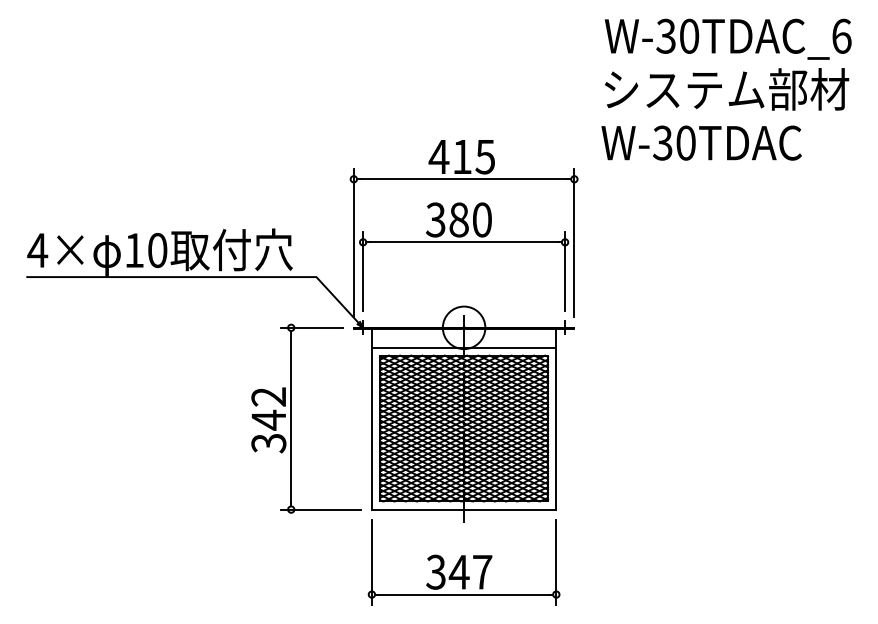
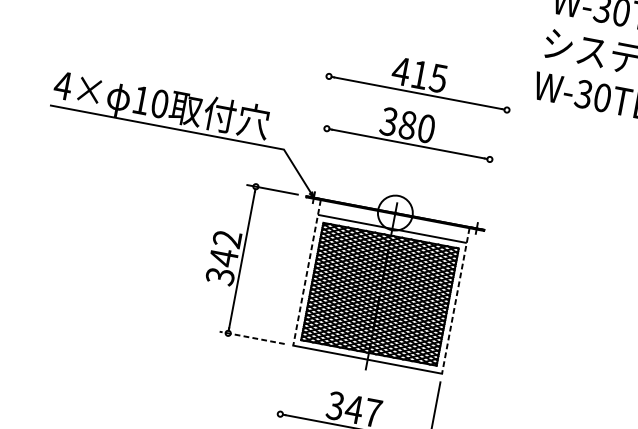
line: (353, 242) -> (319, 127), removed
line: (574, 242) -> (497, 161), removed
line: (363, 270) -> (322, 151), removed
line: (565, 270) -> (485, 182), removed
line: (371, 419) -> (306, 272), solid -> dashed
line: (556, 419) -> (455, 301), solid -> dashed
line: (320, 509) -> (251, 337), solid -> dashed
line: (371, 562) -> (284, 388), removed

